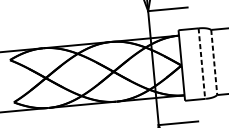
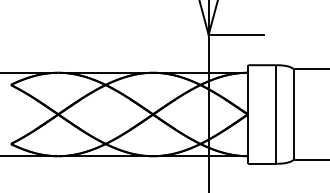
line: (214, 63) -> (293, 115), dashed -> solid
line: (202, 64) -> (276, 115), dashed -> solid

